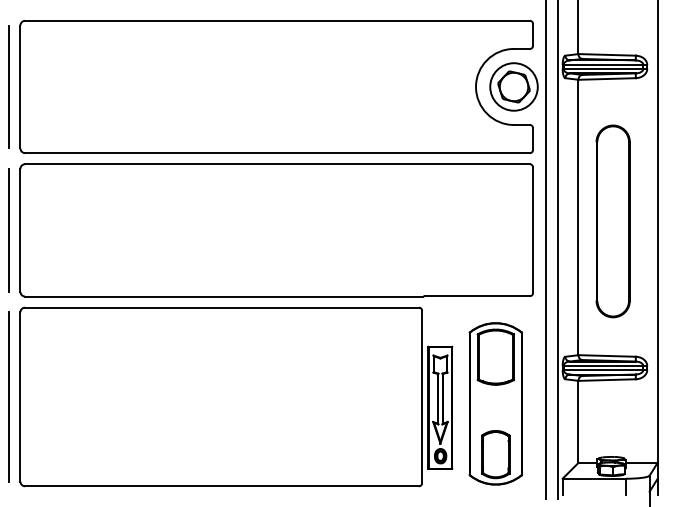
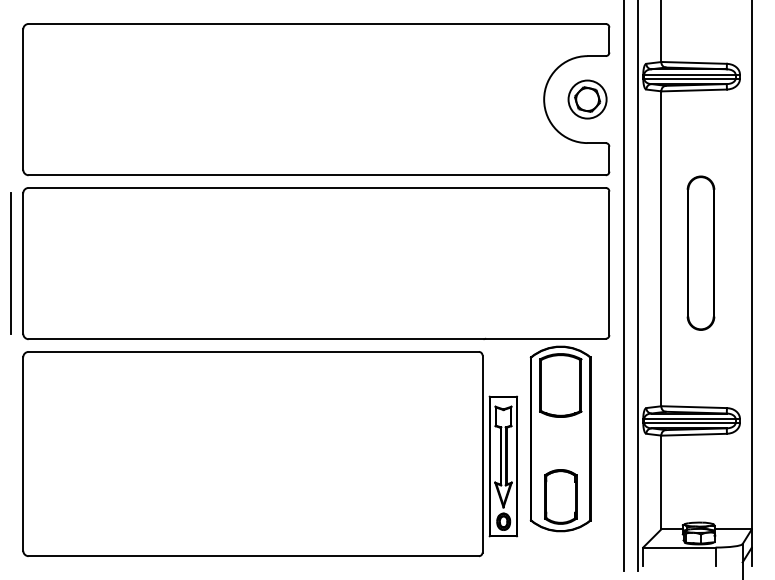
line: (9, 86) -> (10, 99), removed
part: (513, 86) -> (587, 99), size x0.7
part: (612, 220) -> (700, 252), size x0.7
line: (9, 396) -> (10, 453), removed
part: (495, 403) -> (560, 438), moved

